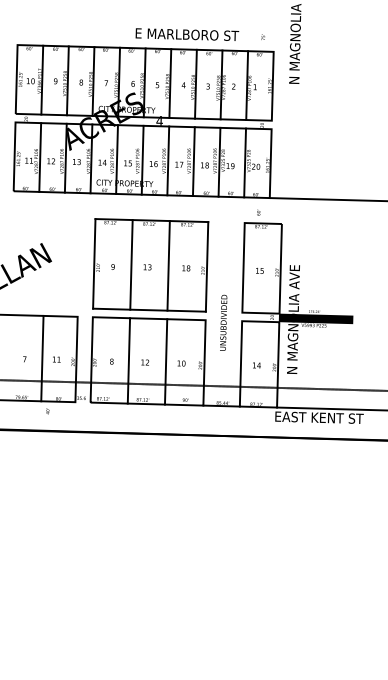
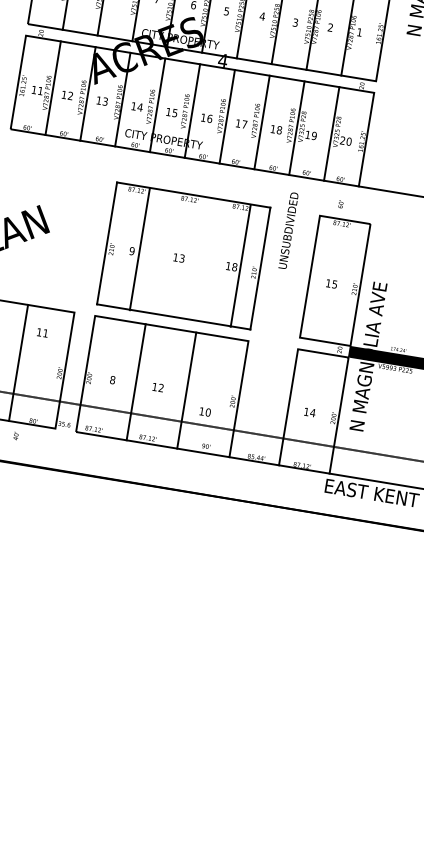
line: (131, 264) -> (139, 248), moved
line: (168, 265) -> (240, 265), moved
text: (223, 322) -> (288, 230), moved
text: (56, 359) -> (42, 332), moved
text: (181, 363) -> (205, 412), moved

